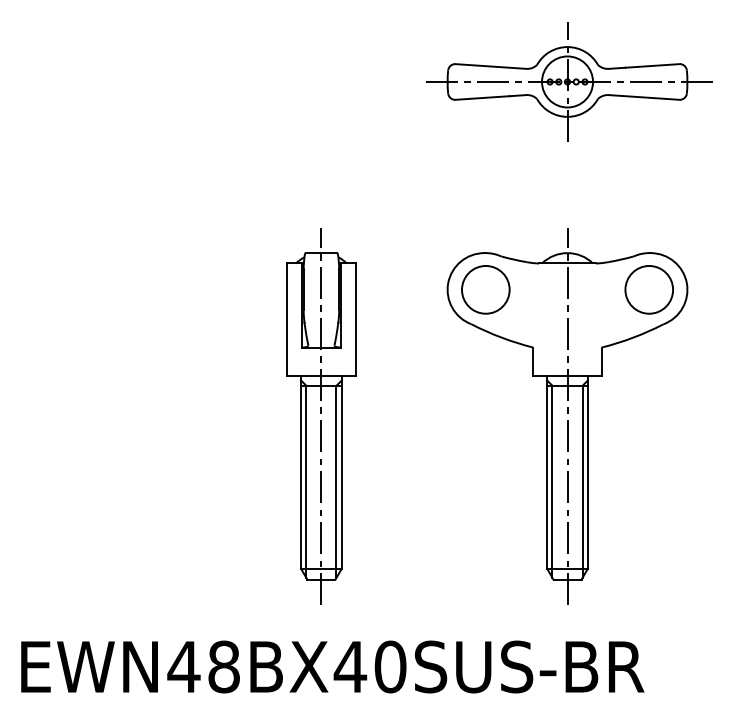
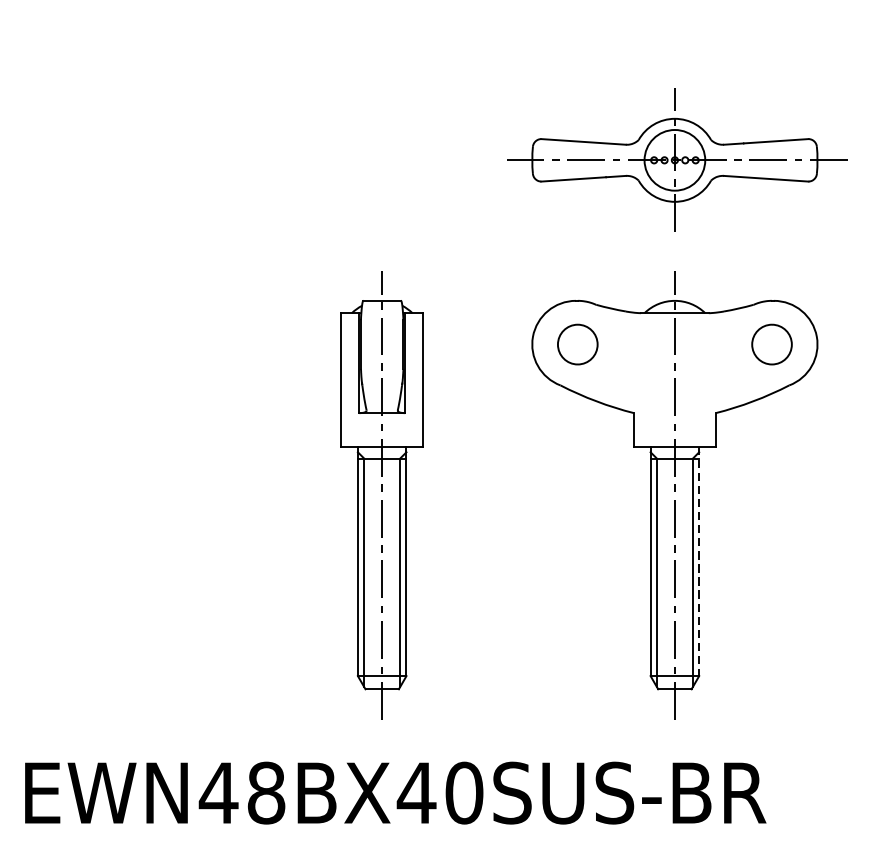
part: (569, 81) -> (677, 159), moved
part: (485, 289) -> (577, 344), size x0.7
part: (648, 289) -> (771, 344), size x0.7
line: (587, 472) -> (698, 561), solid -> dashed

